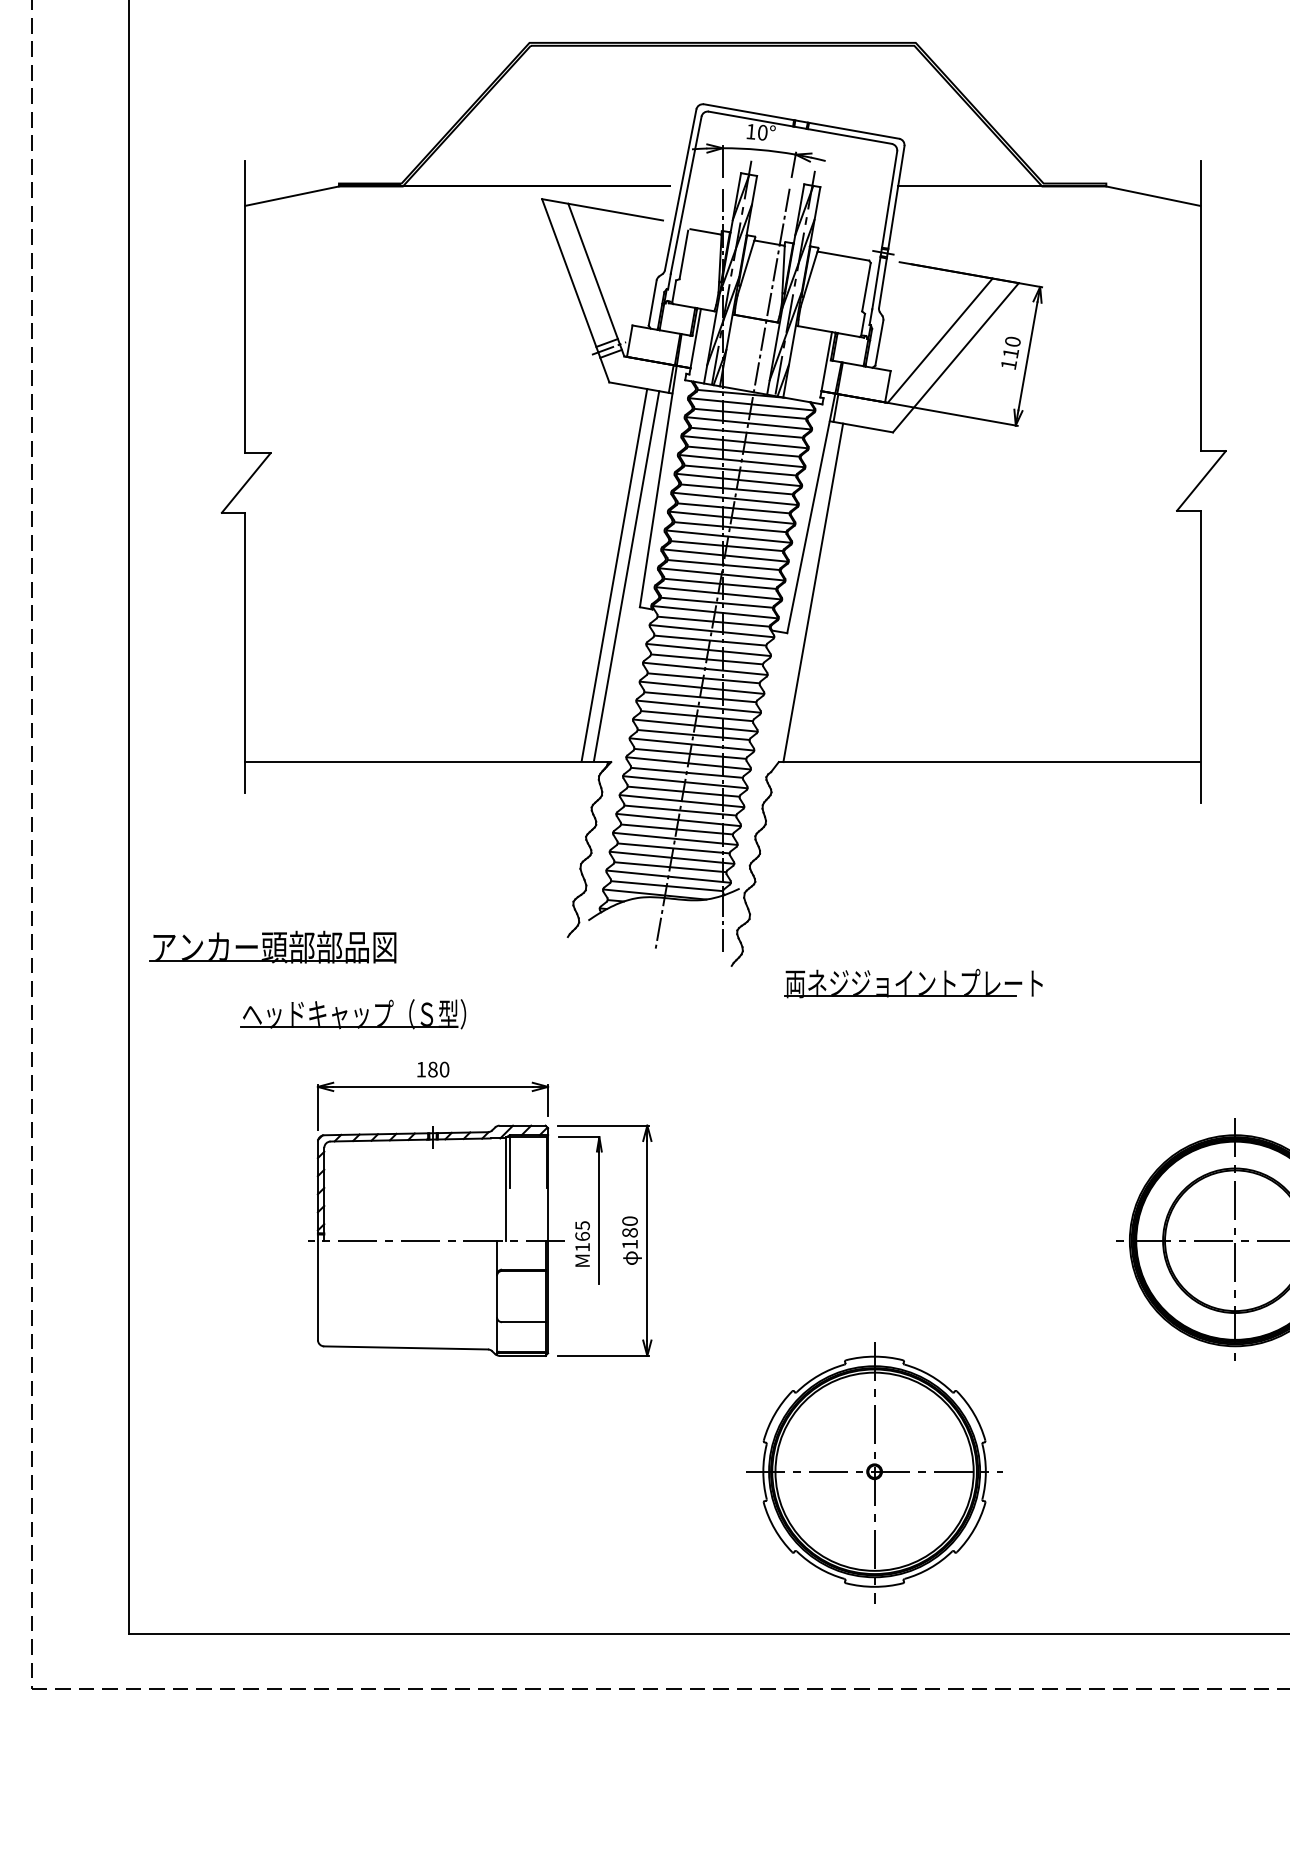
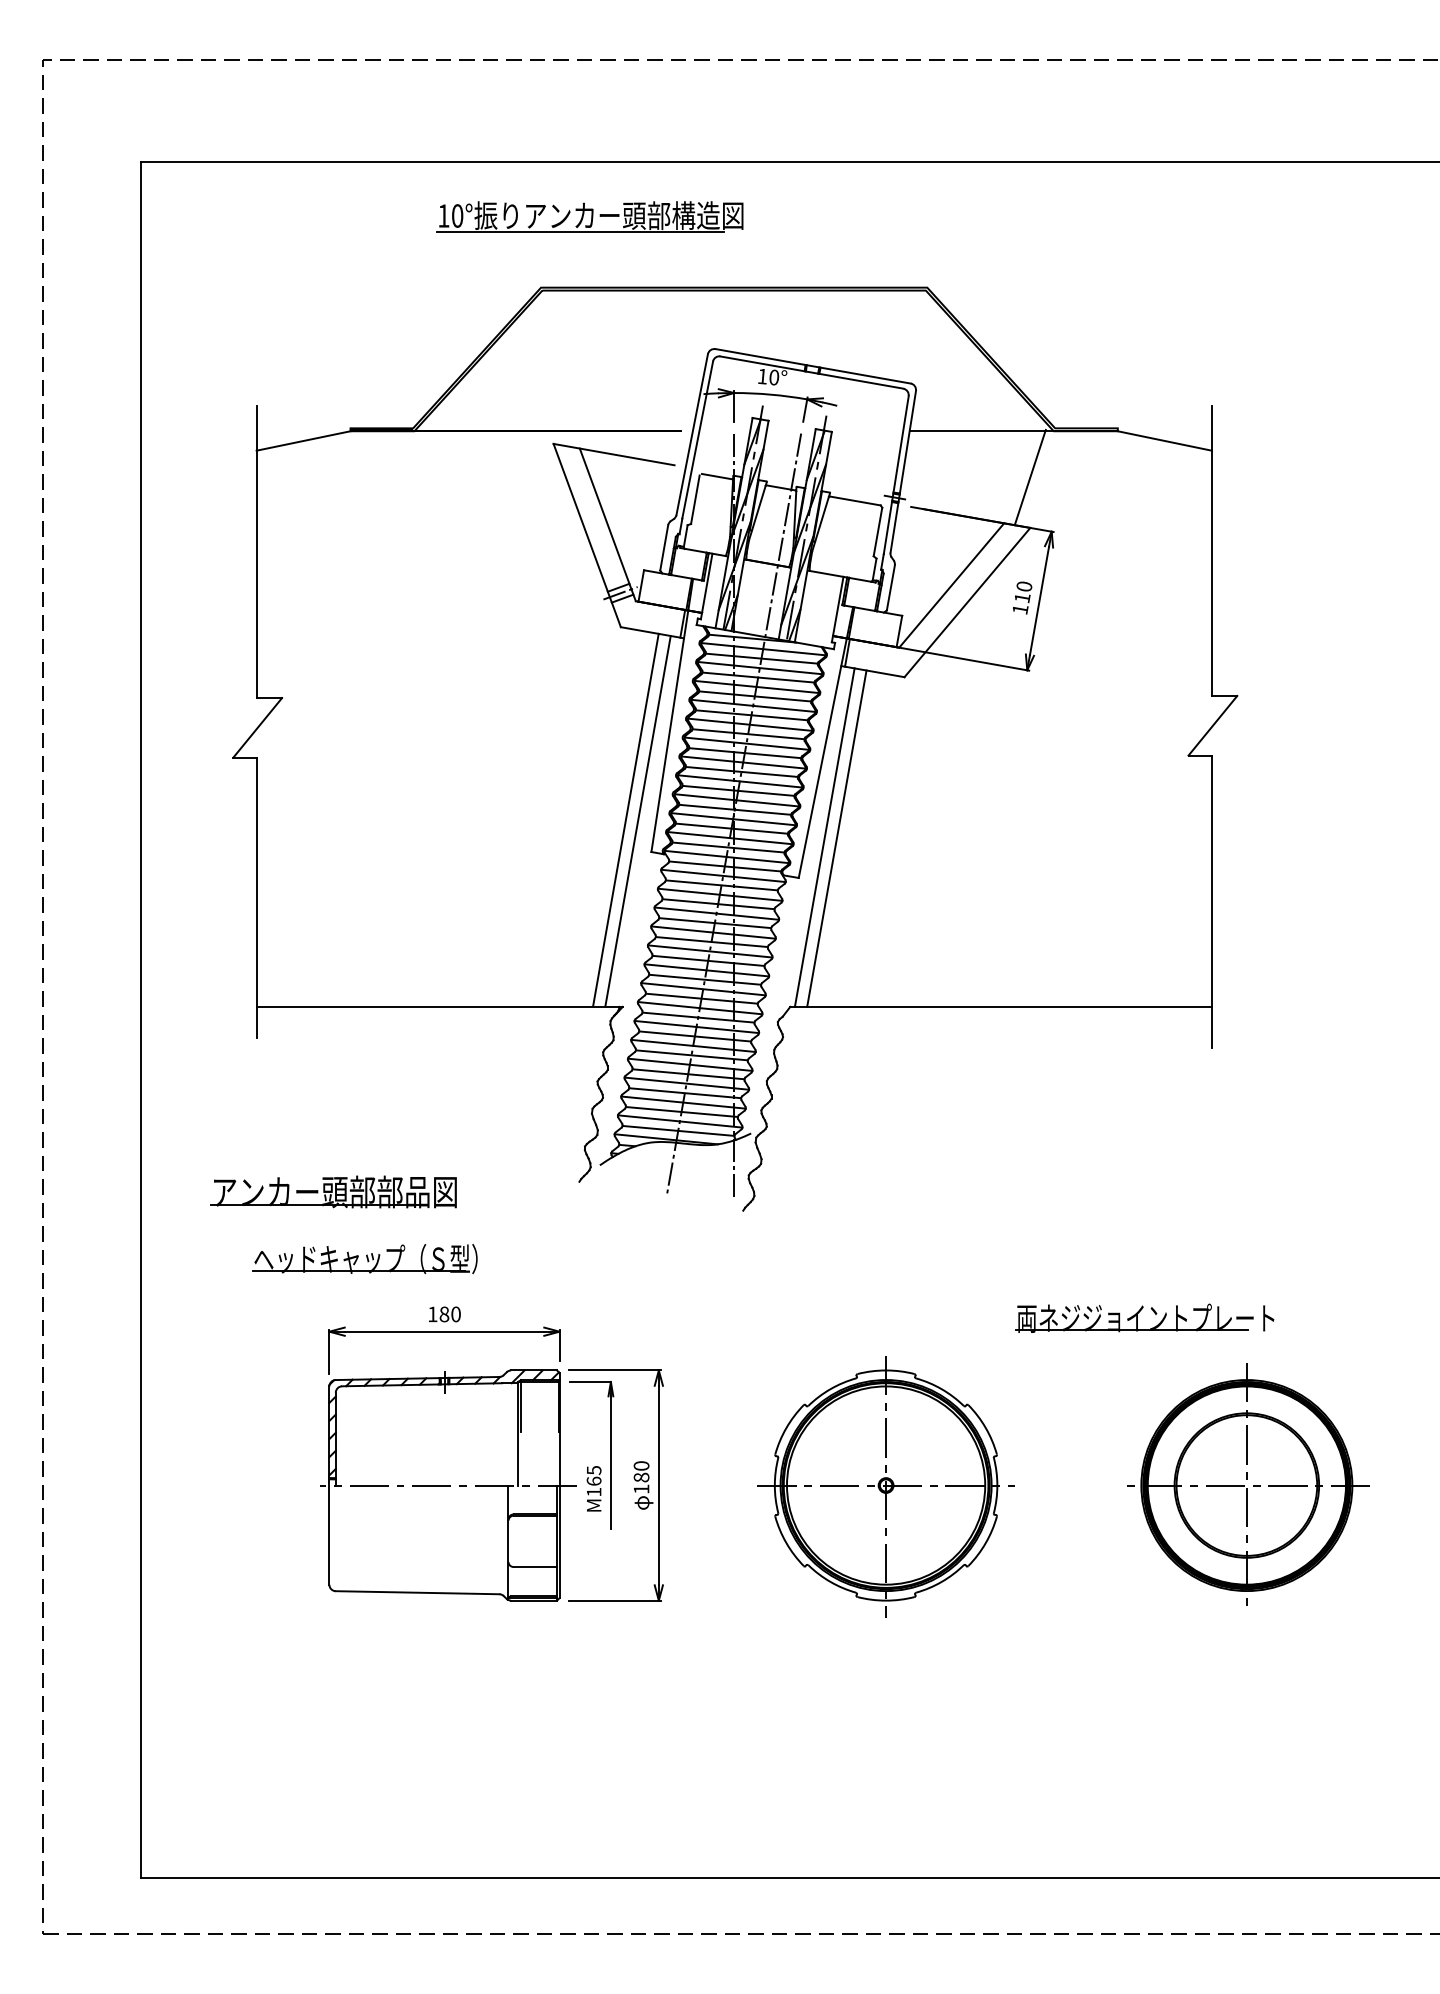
line: (1017, 232) -> (1029, 477), added
line: (824, 593) -> (836, 838), added
part: (272, 946) -> (333, 1191), moved
part: (905, 982) -> (1137, 1317), moved
part: (873, 1472) -> (885, 1486), moved

